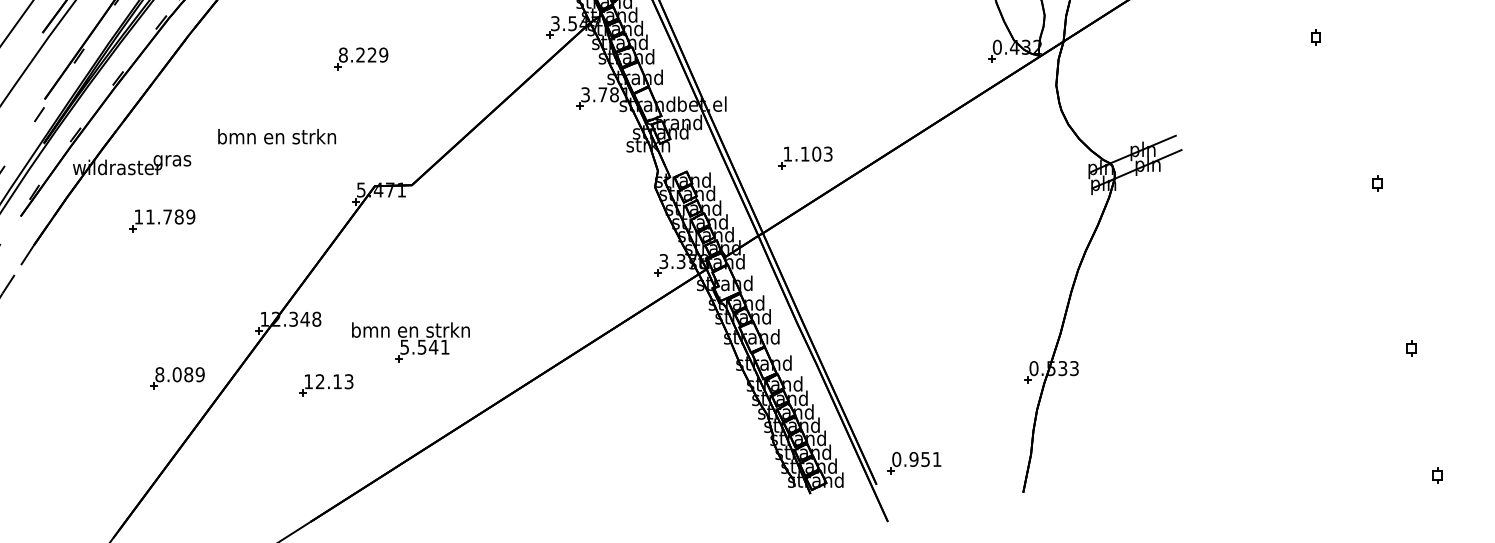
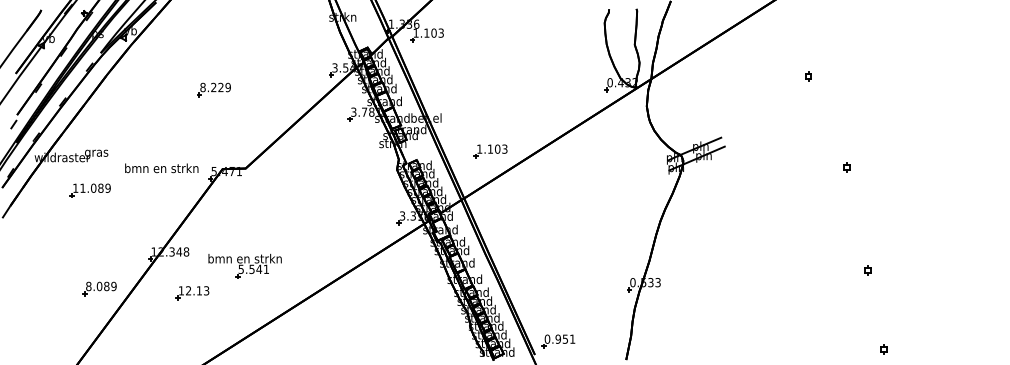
text: (276, 136) -> (161, 168), moved
text: (167, 215) -> (93, 187), 11.789 -> 11.089

